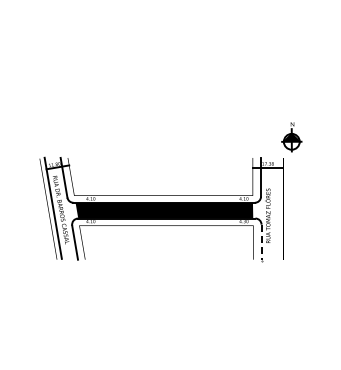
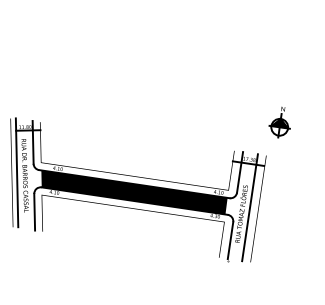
part: (291, 137) -> (280, 122), moved
line: (275, 208) -> (250, 207), added
line: (261, 242) -> (230, 240), dashed -> solid

